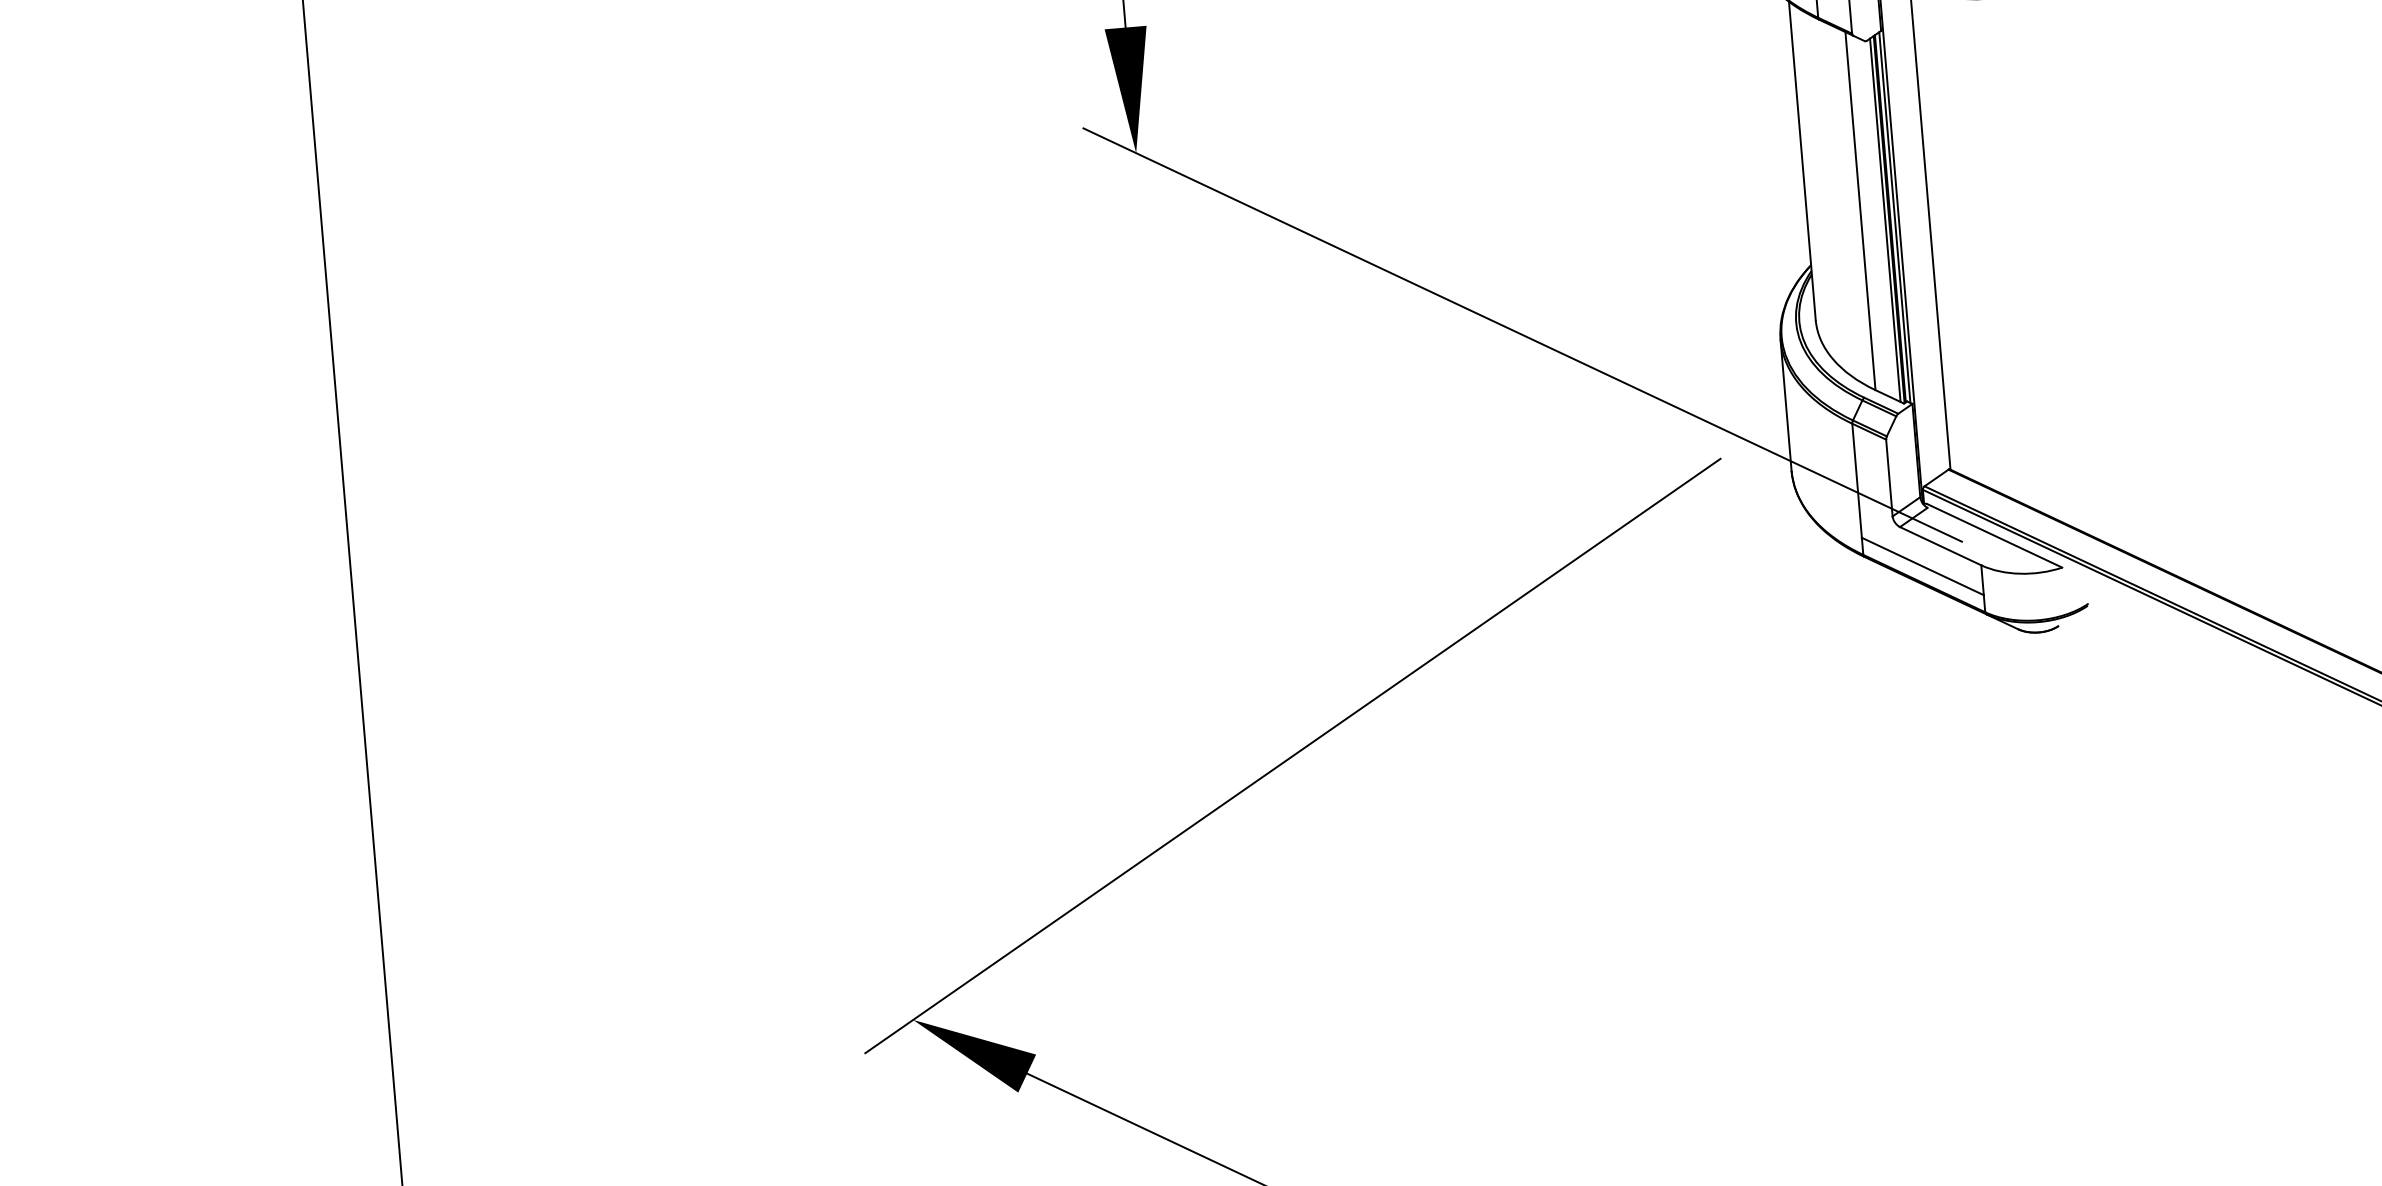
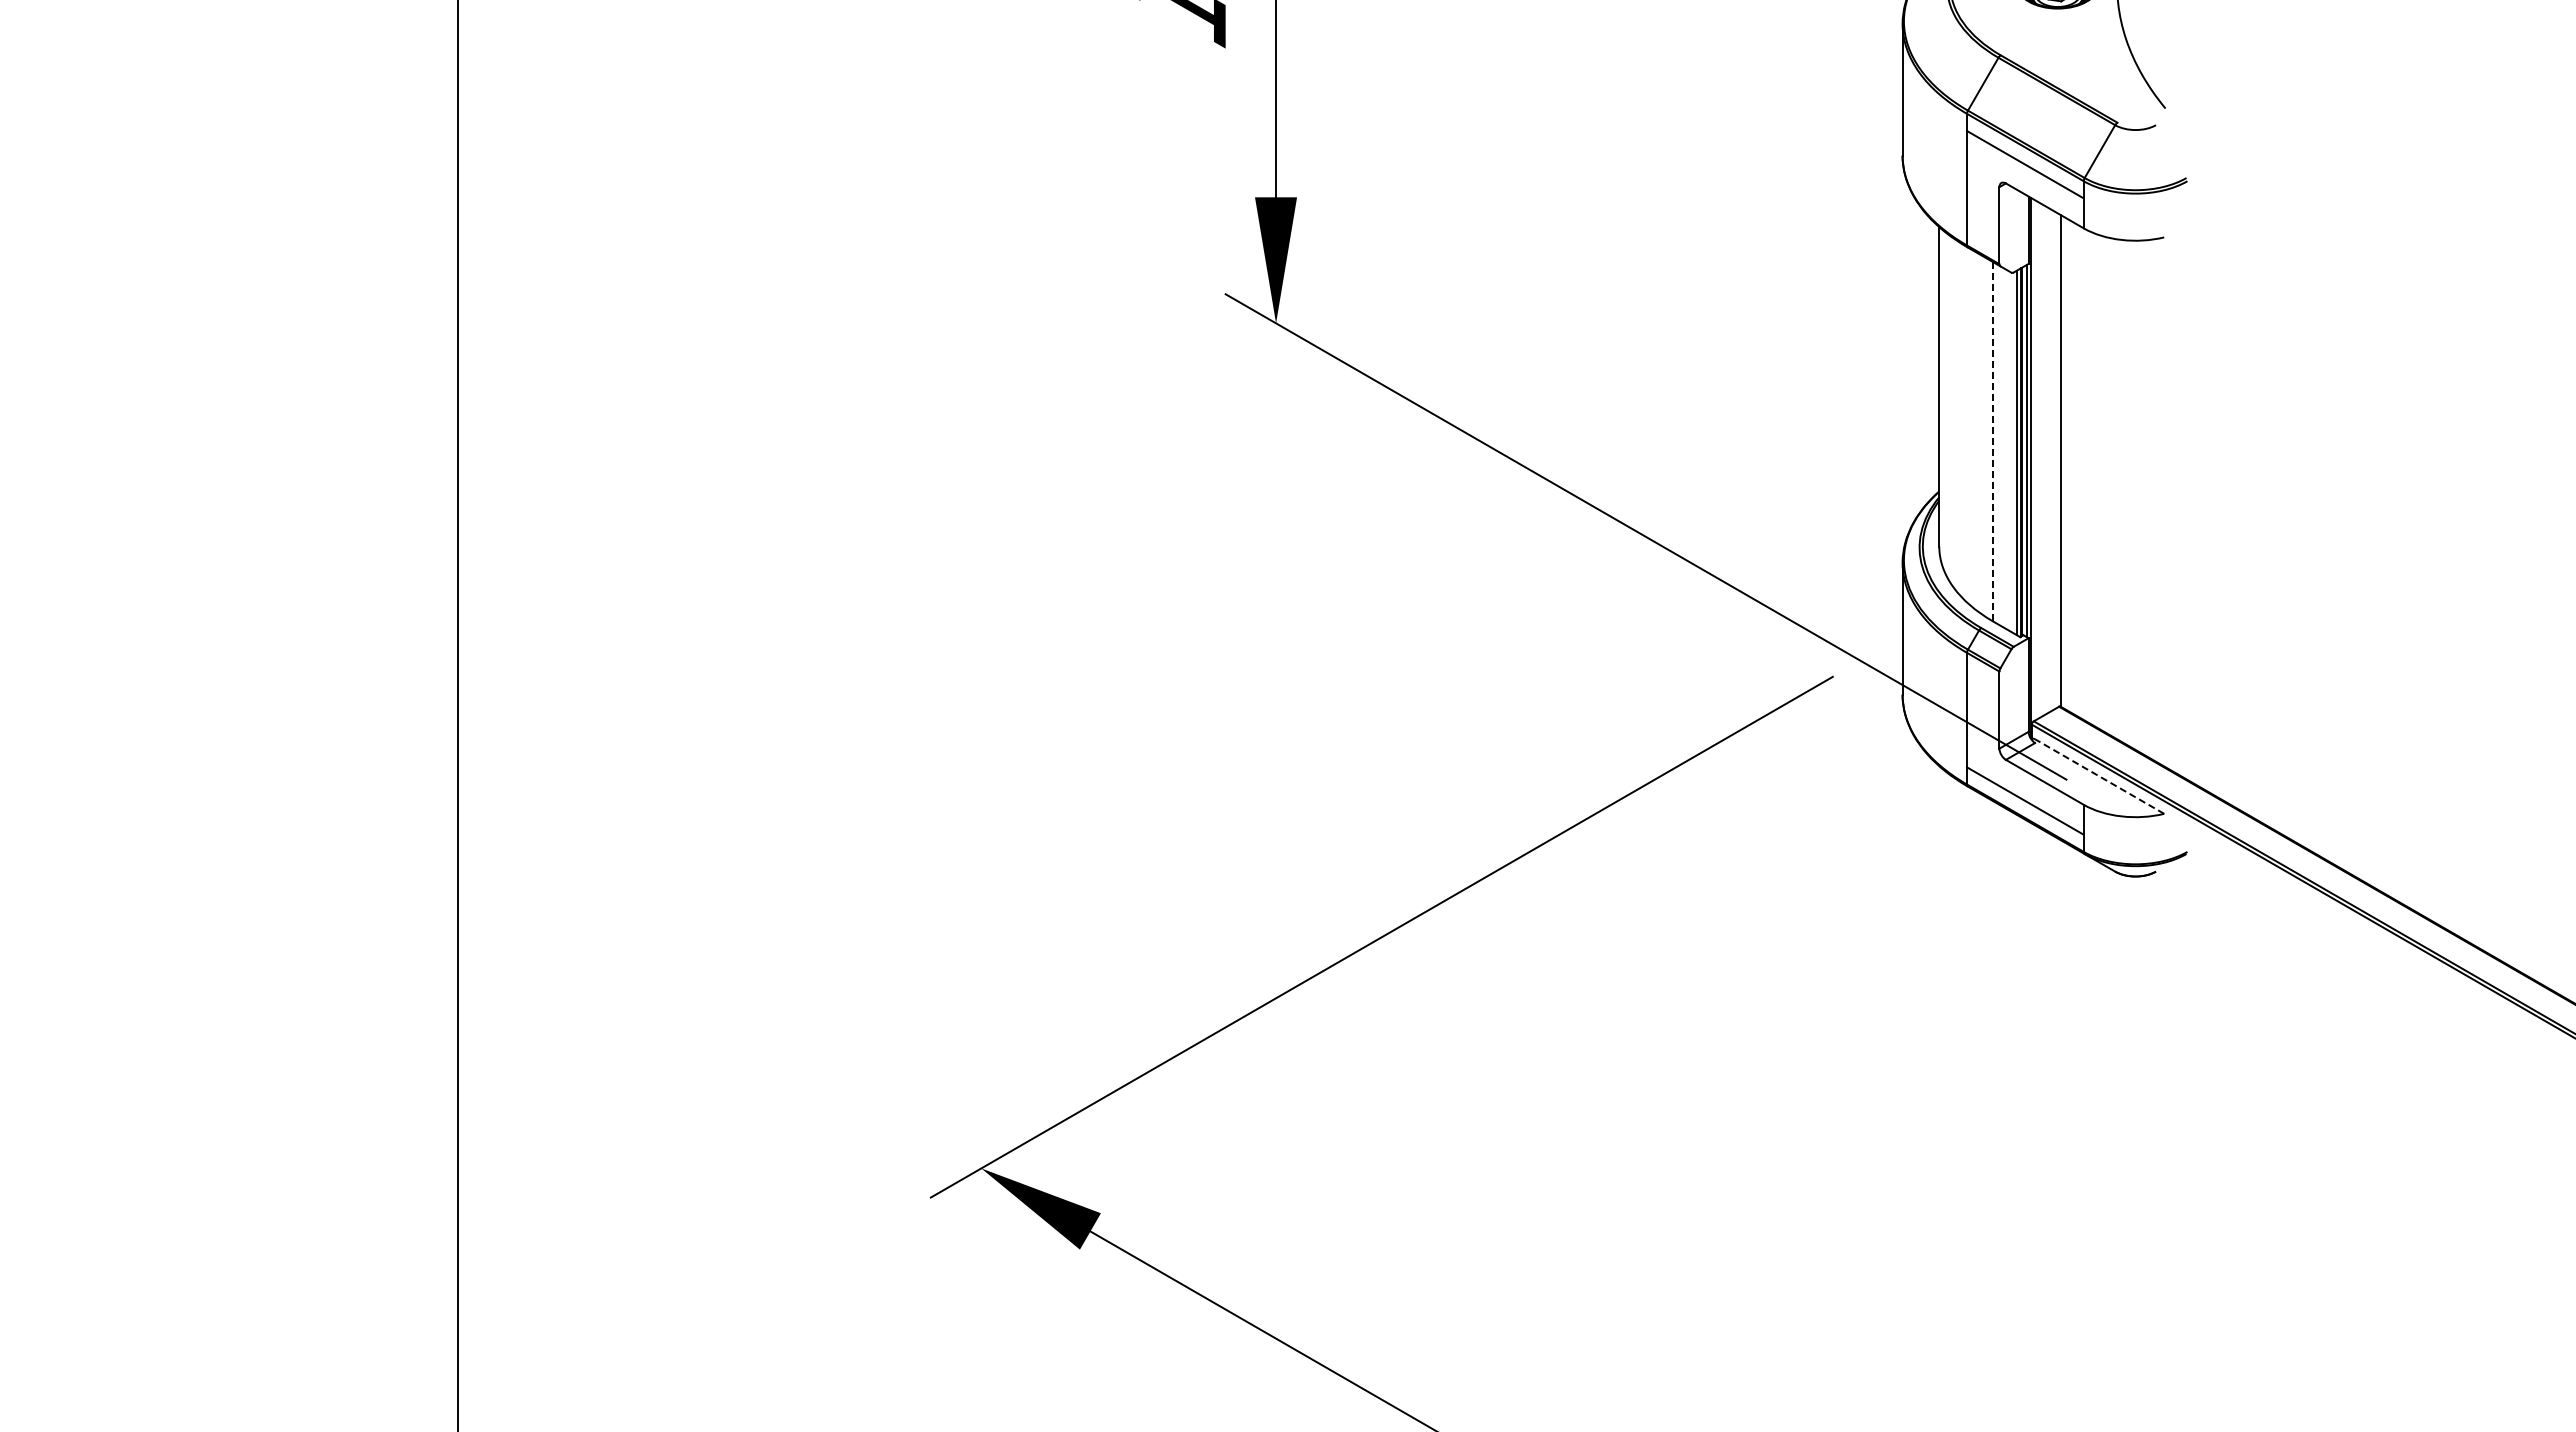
line: (1859, 210) -> (1992, 441), solid -> dashed
line: (1994, 535) -> (2099, 776), solid -> dashed

